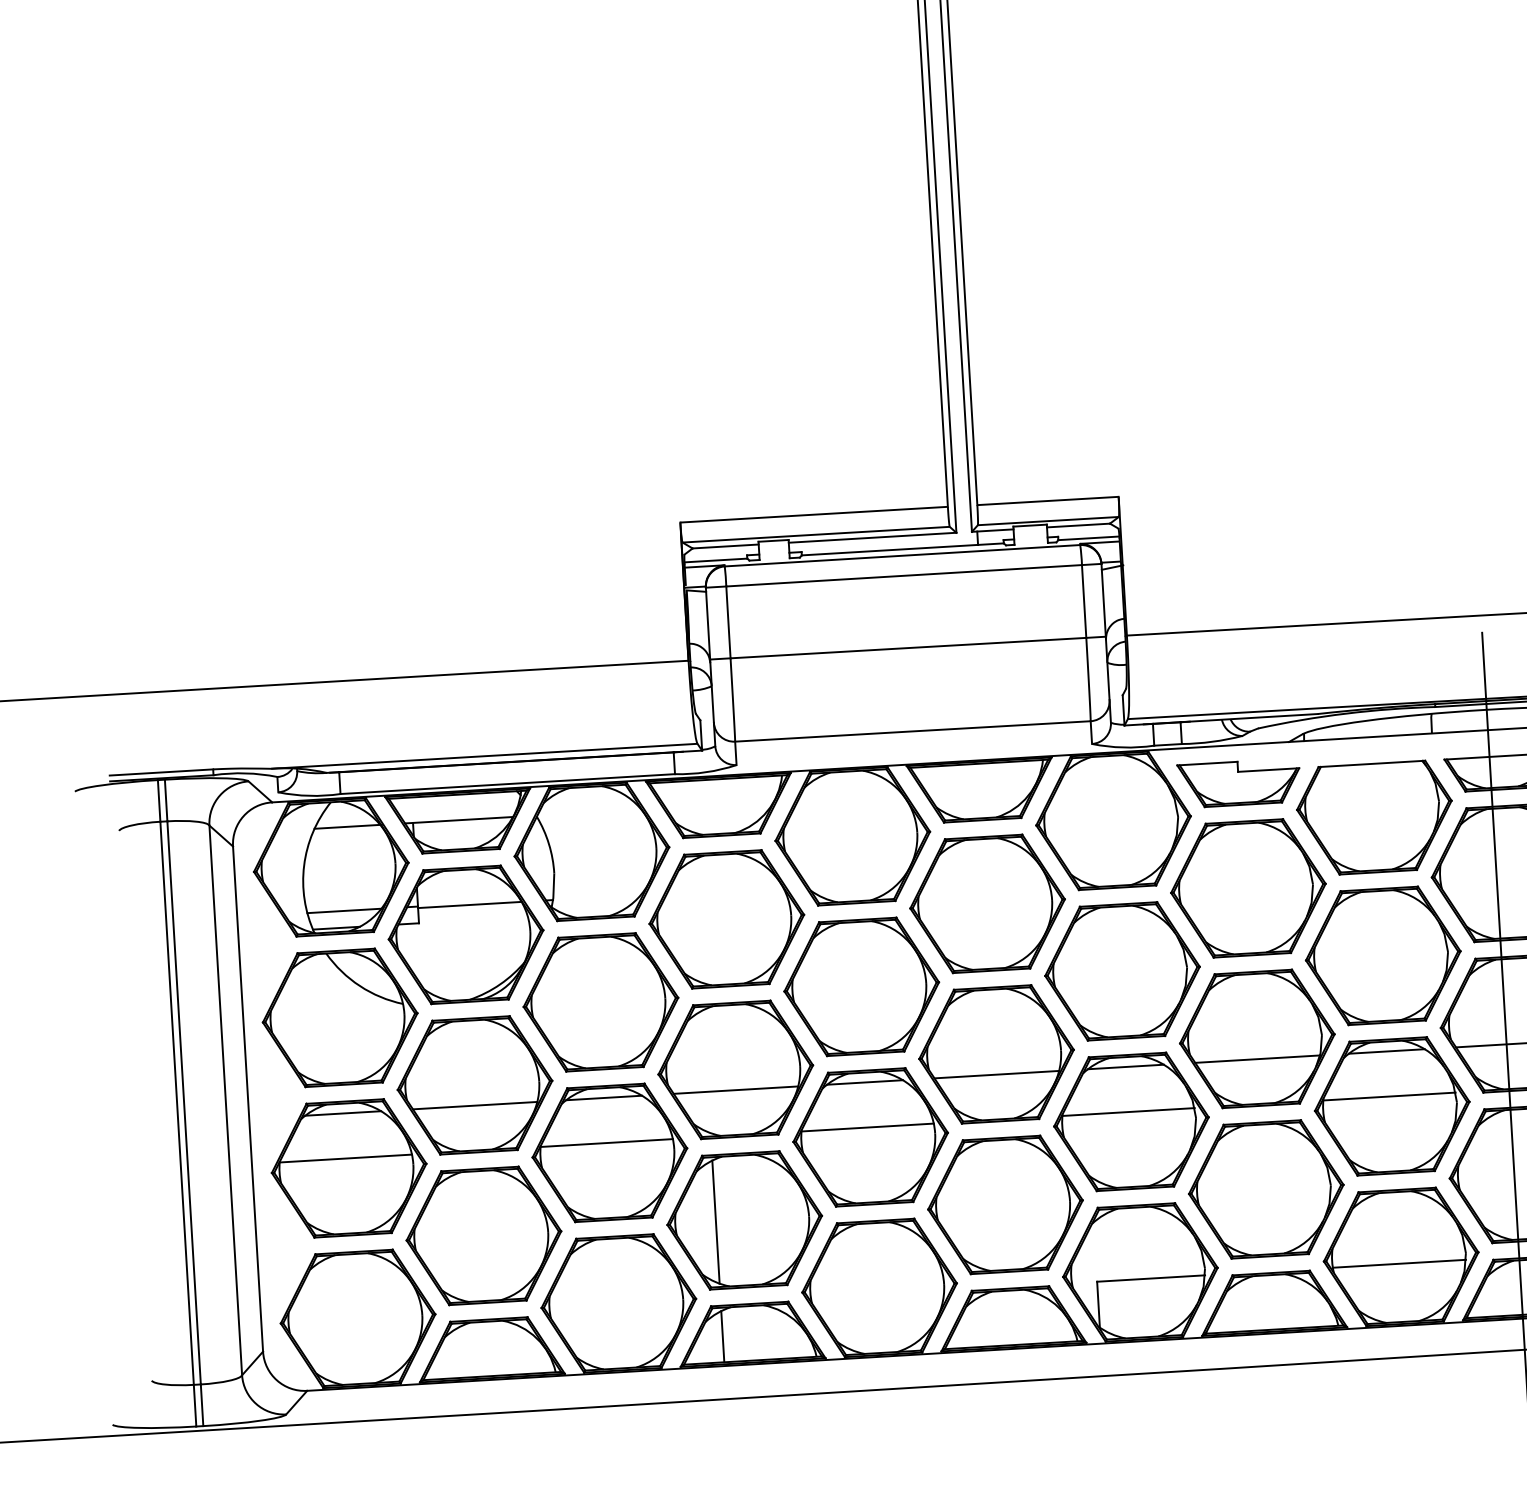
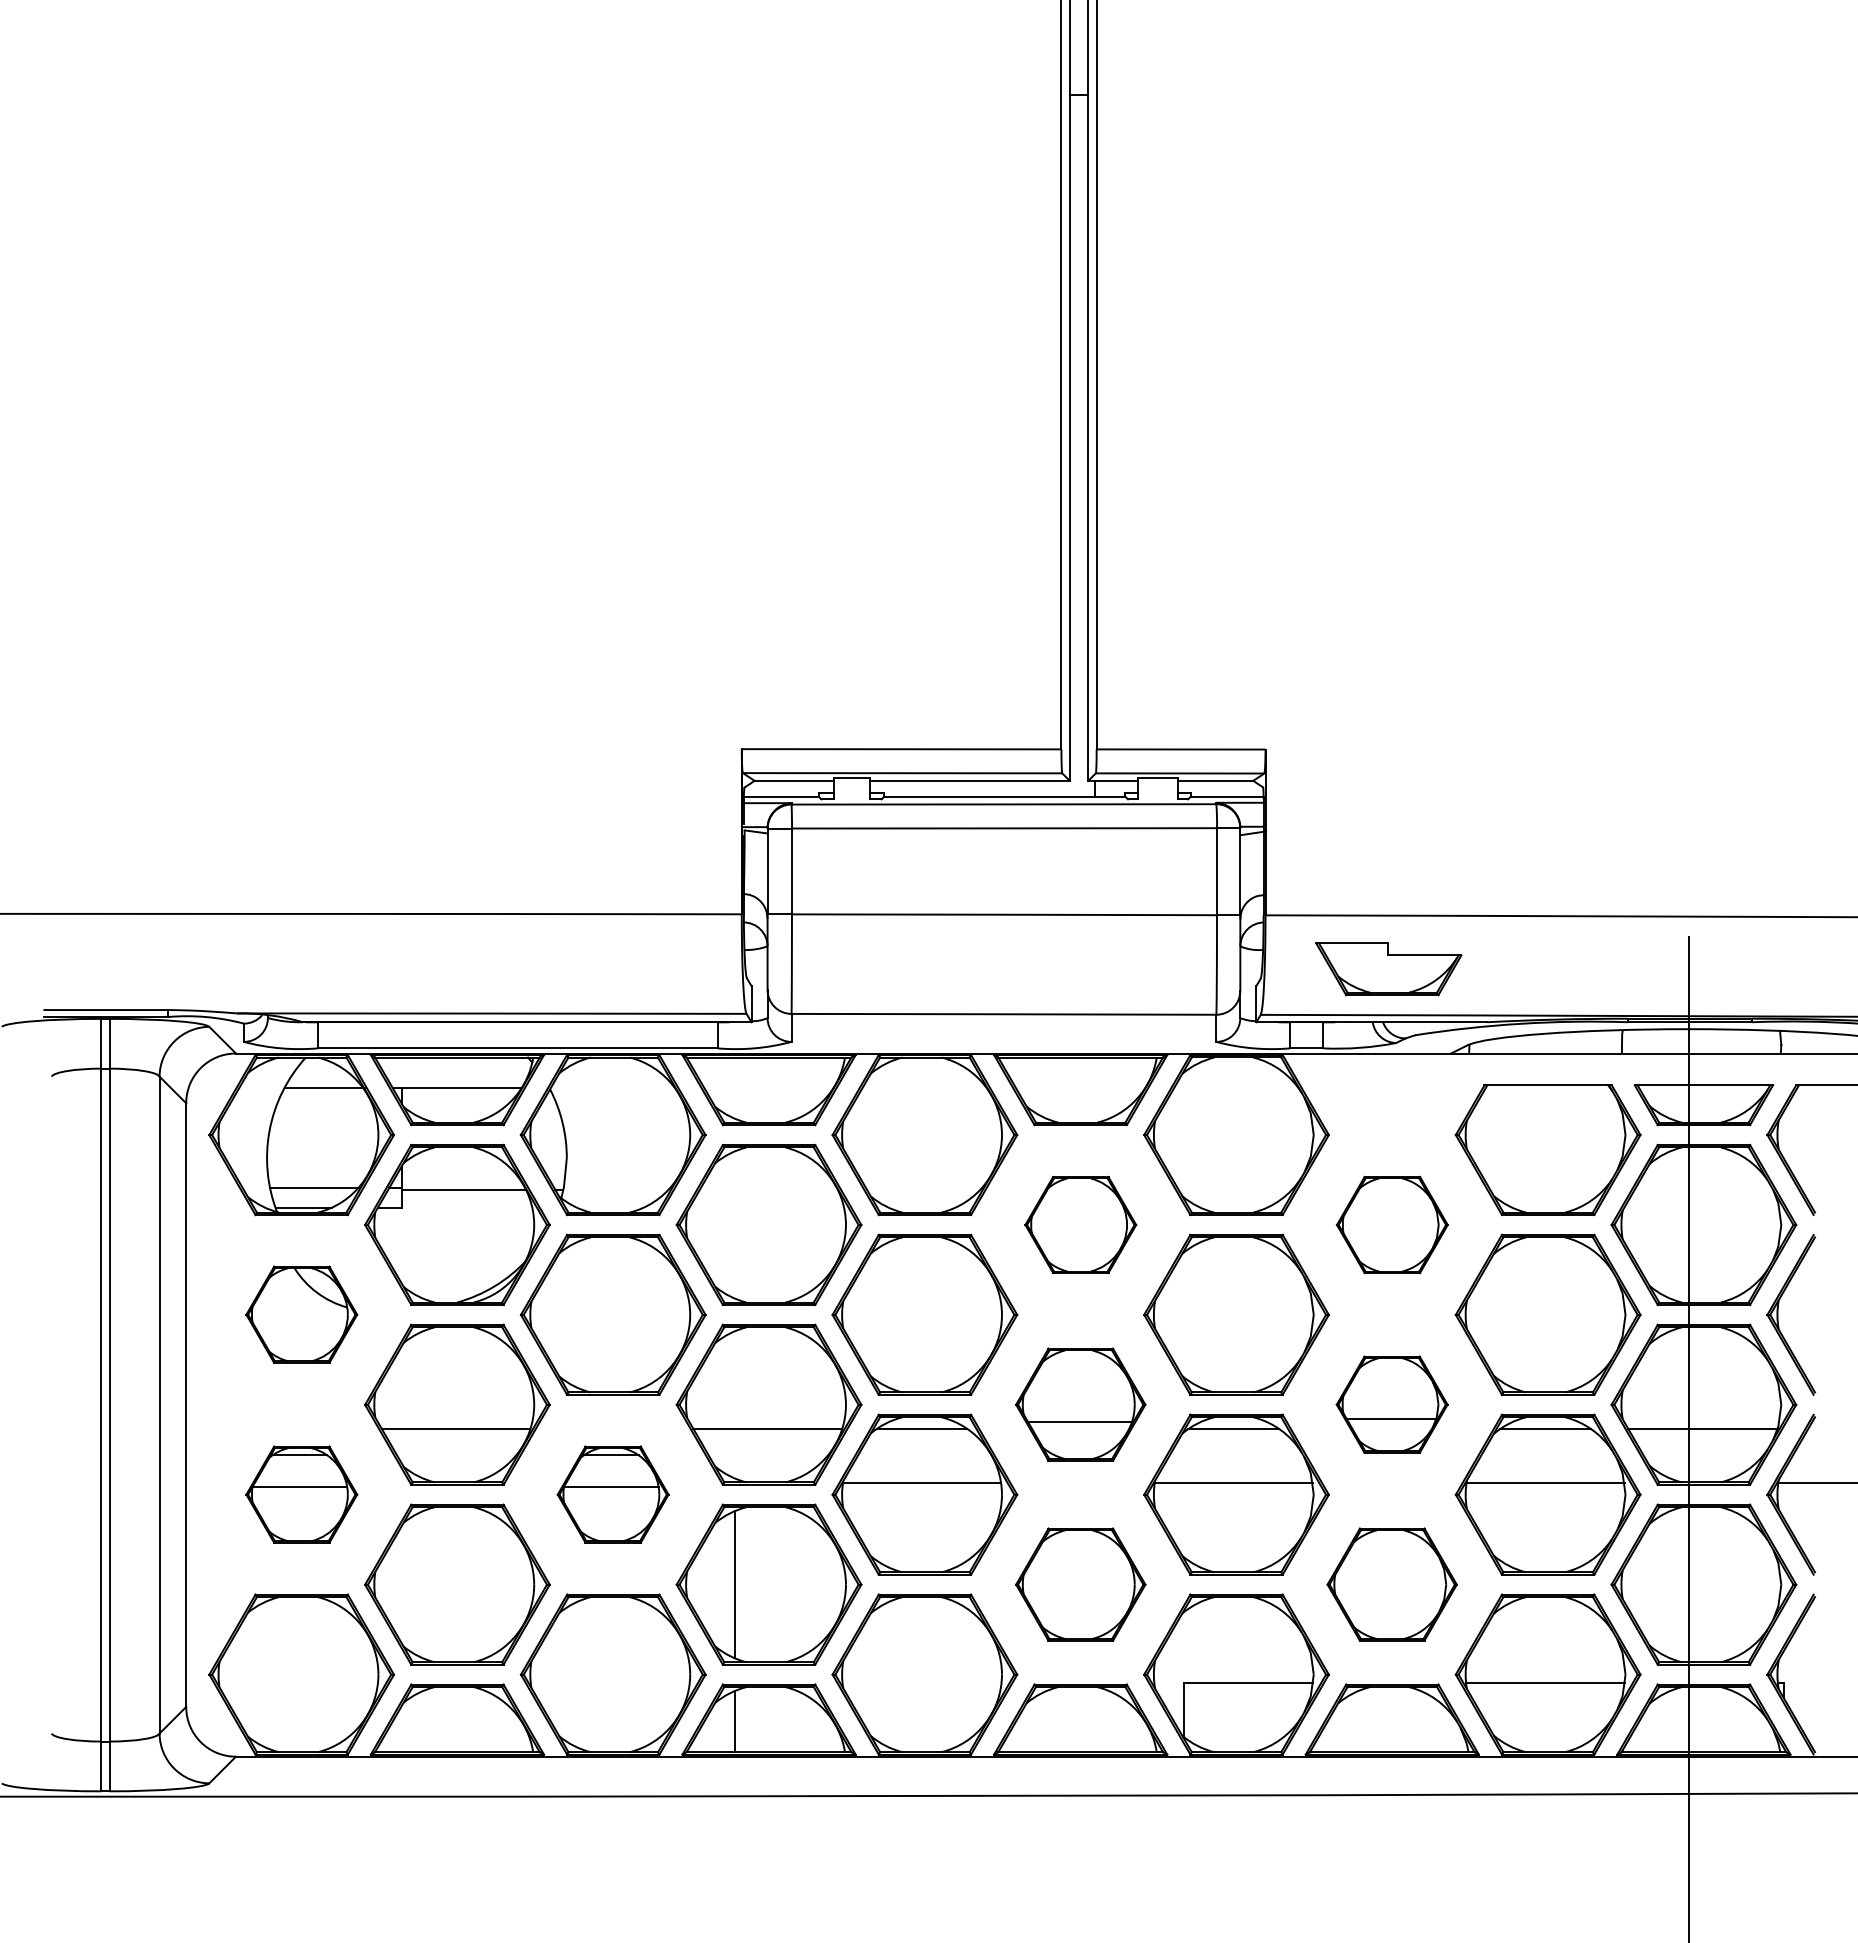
part: (1238, 783) -> (1388, 969), moved
part: (1248, 887) -> (1392, 1224), size x0.6
part: (987, 903) -> (1080, 1224), size x0.6
part: (340, 1017) -> (301, 1314), size x0.6
part: (1256, 1038) -> (1391, 1404), size x0.6
part: (996, 1054) -> (1080, 1404), size x0.7
part: (609, 1152) -> (612, 1494), size x0.6
part: (348, 1168) -> (301, 1494), size x0.6
part: (1265, 1189) -> (1391, 1584), size x0.7
part: (1005, 1204) -> (1080, 1584), size x0.7

